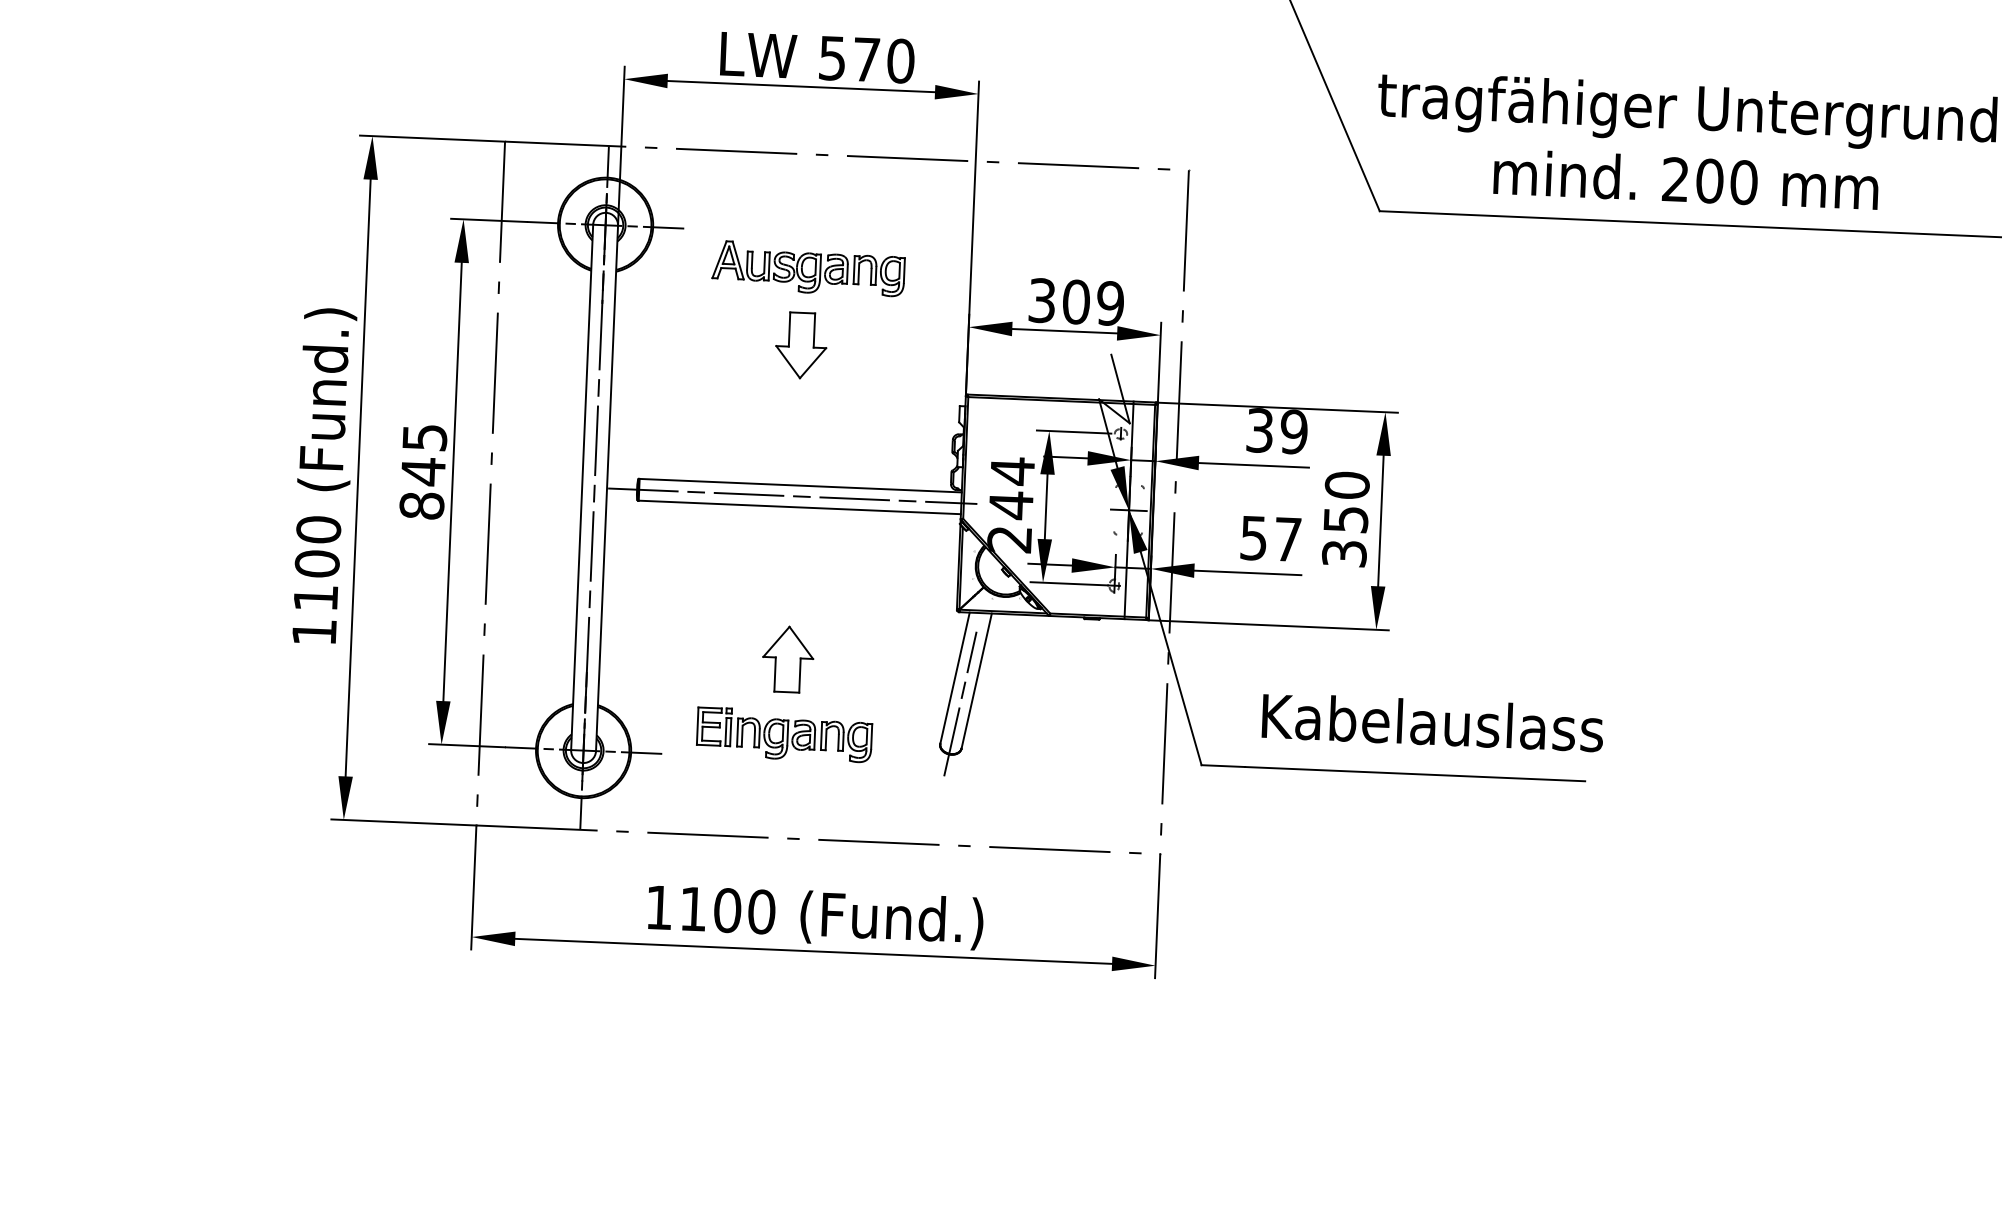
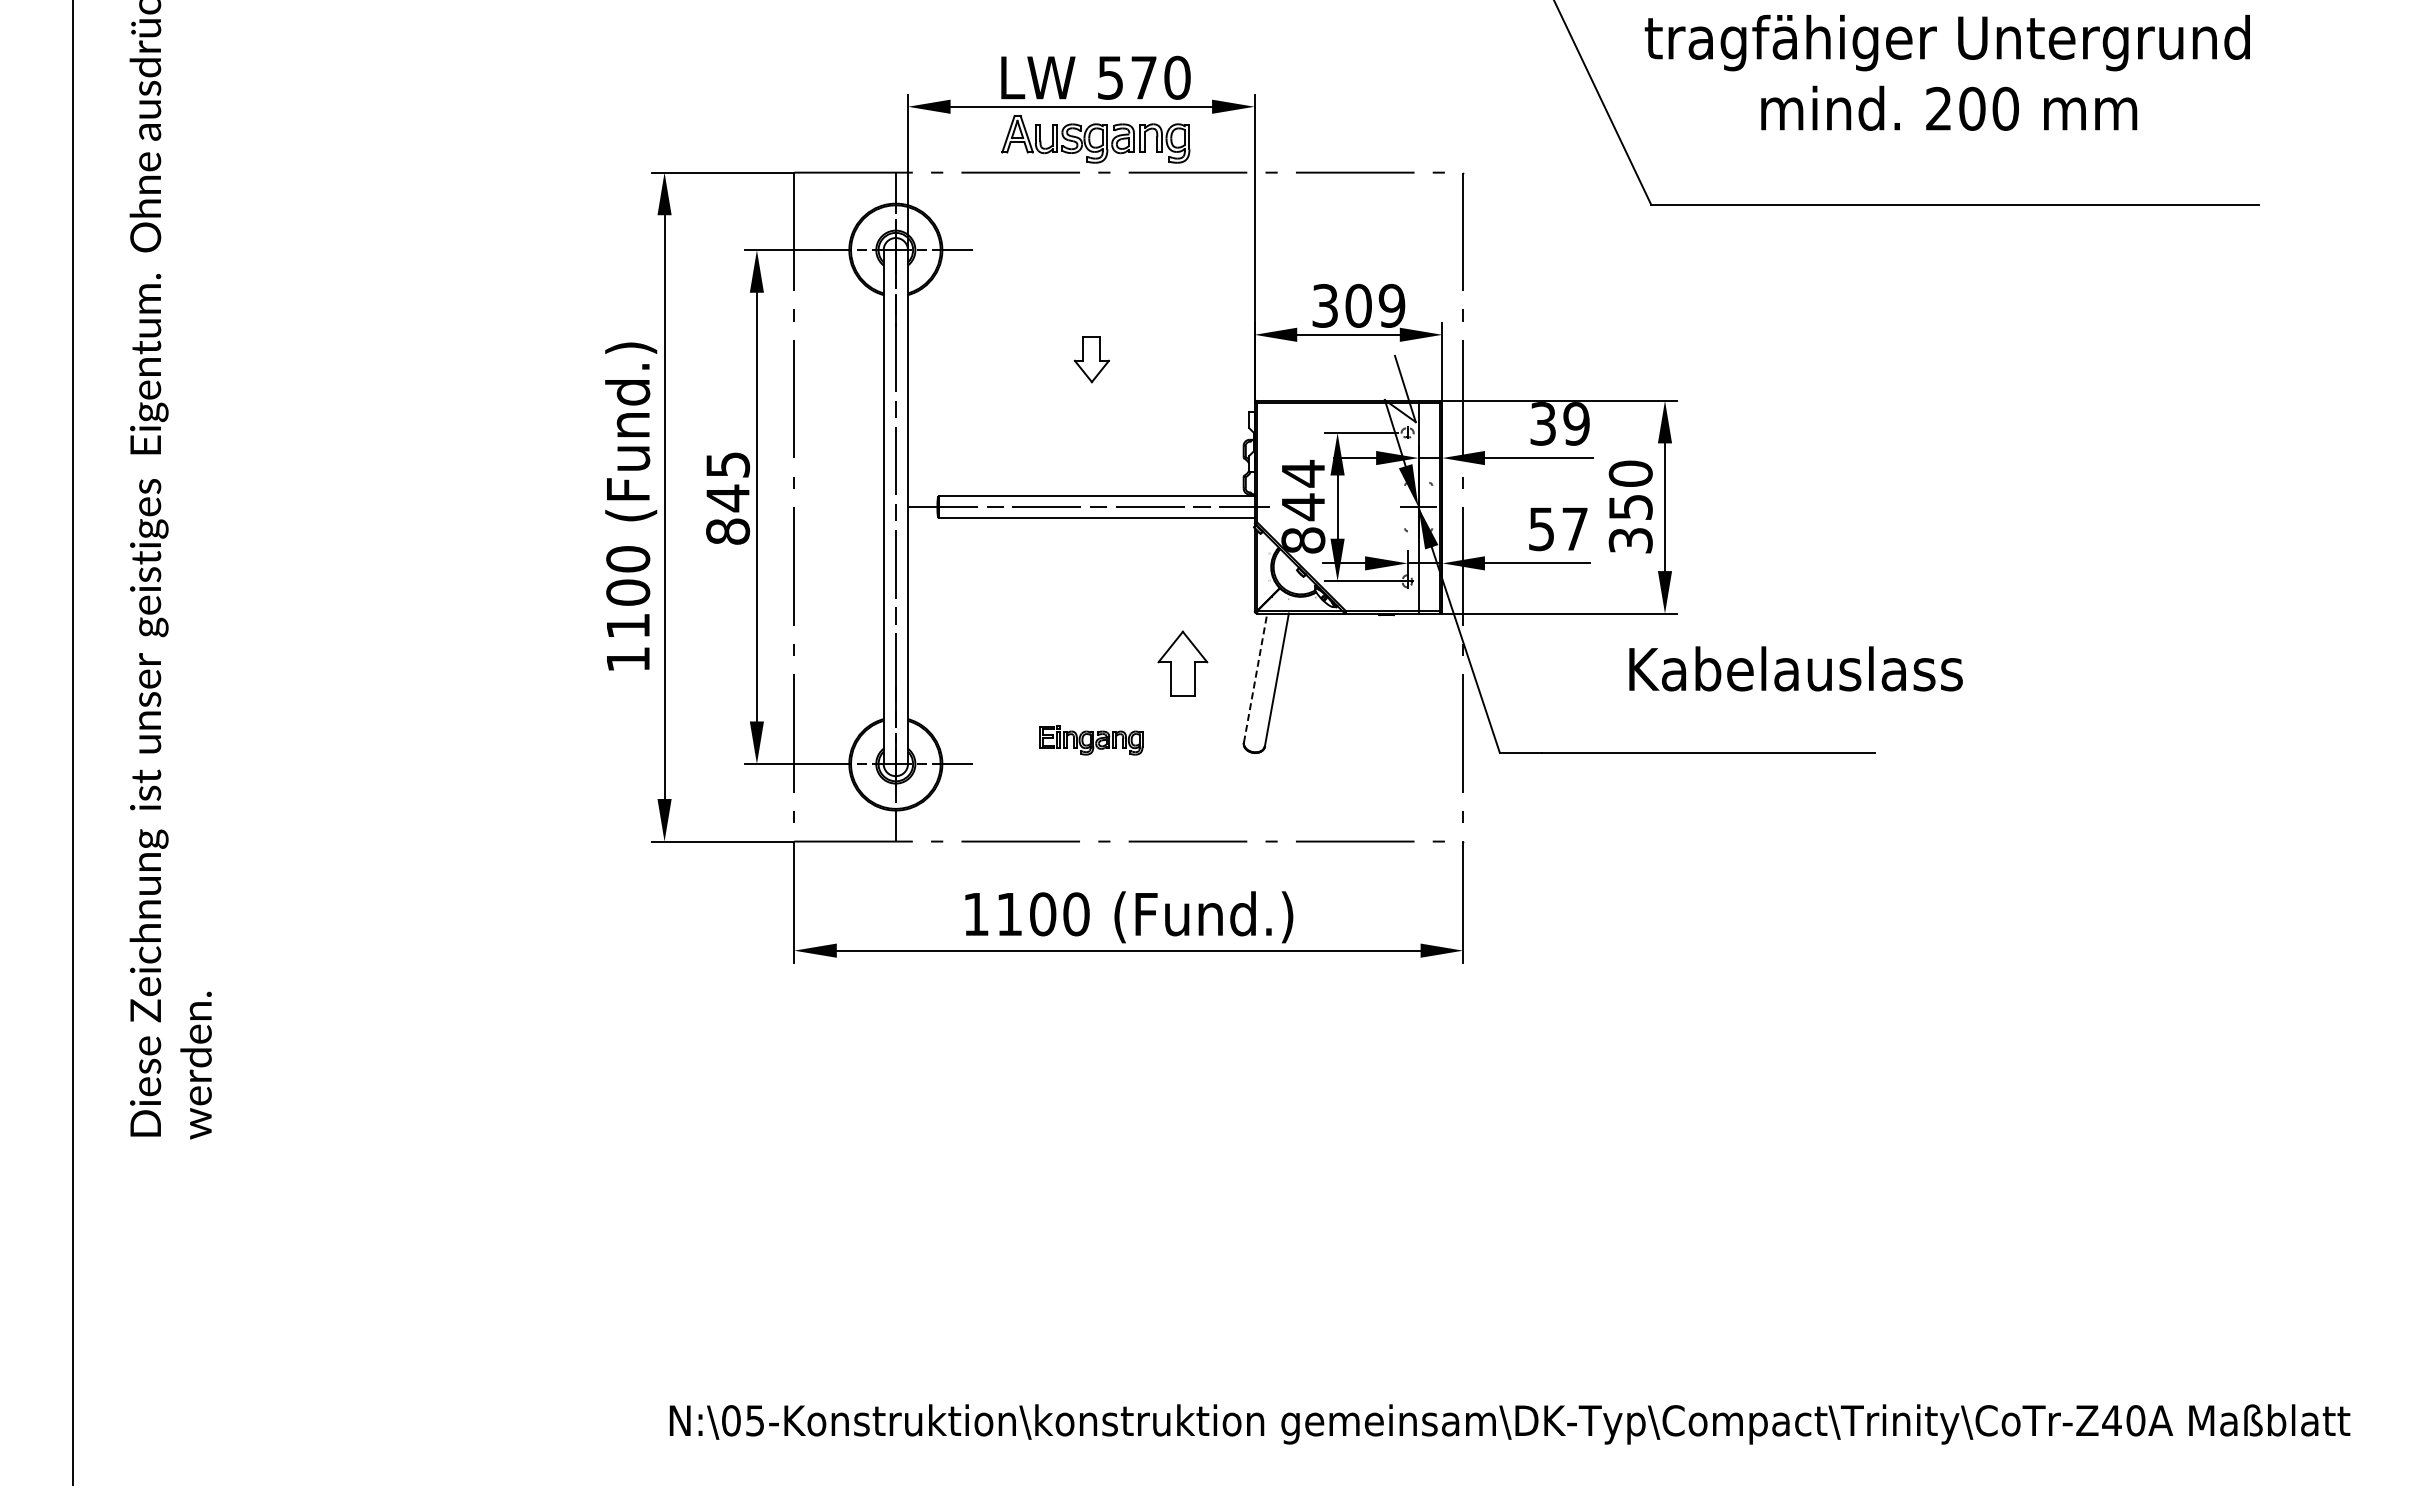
text: (1685, 142) -> (1946, 72), moved
part: (808, 268) -> (1095, 139), moved
part: (800, 345) -> (1091, 359), size x0.7
text: (1009, 539) -> (1303, 540), 244 -> 844
part: (787, 659) -> (1182, 663), moved
line: (954, 678) -> (1255, 678), solid -> dashed
line: (960, 703) -> (1261, 702), removed
text: (1432, 722) -> (1795, 668), moved
part: (784, 734) -> (1091, 740), size x0.6

